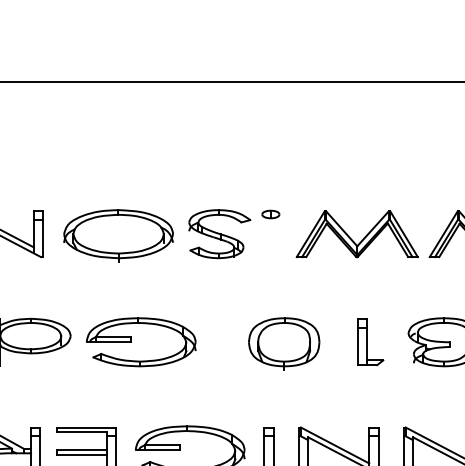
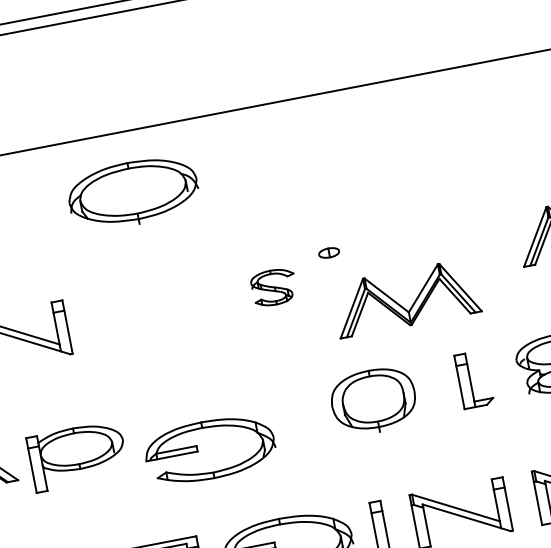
part: (219, 234) -> (273, 287), size x0.6
part: (118, 235) -> (133, 192), moved
part: (351, 238) -> (400, 304), moved
part: (131, 342) -> (198, 452), moved

